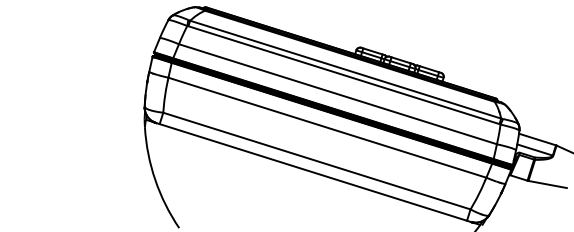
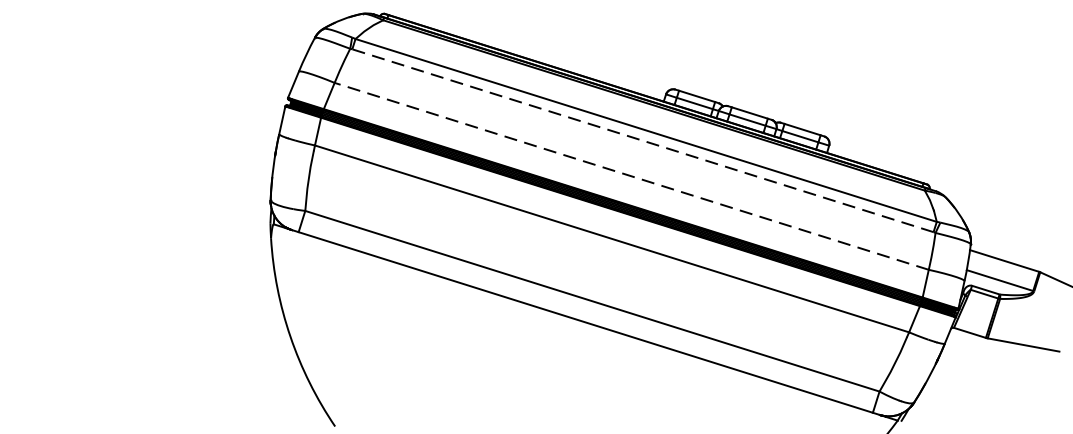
line: (343, 75) -> (642, 141), solid -> dashed
line: (337, 94) -> (630, 176), solid -> dashed

